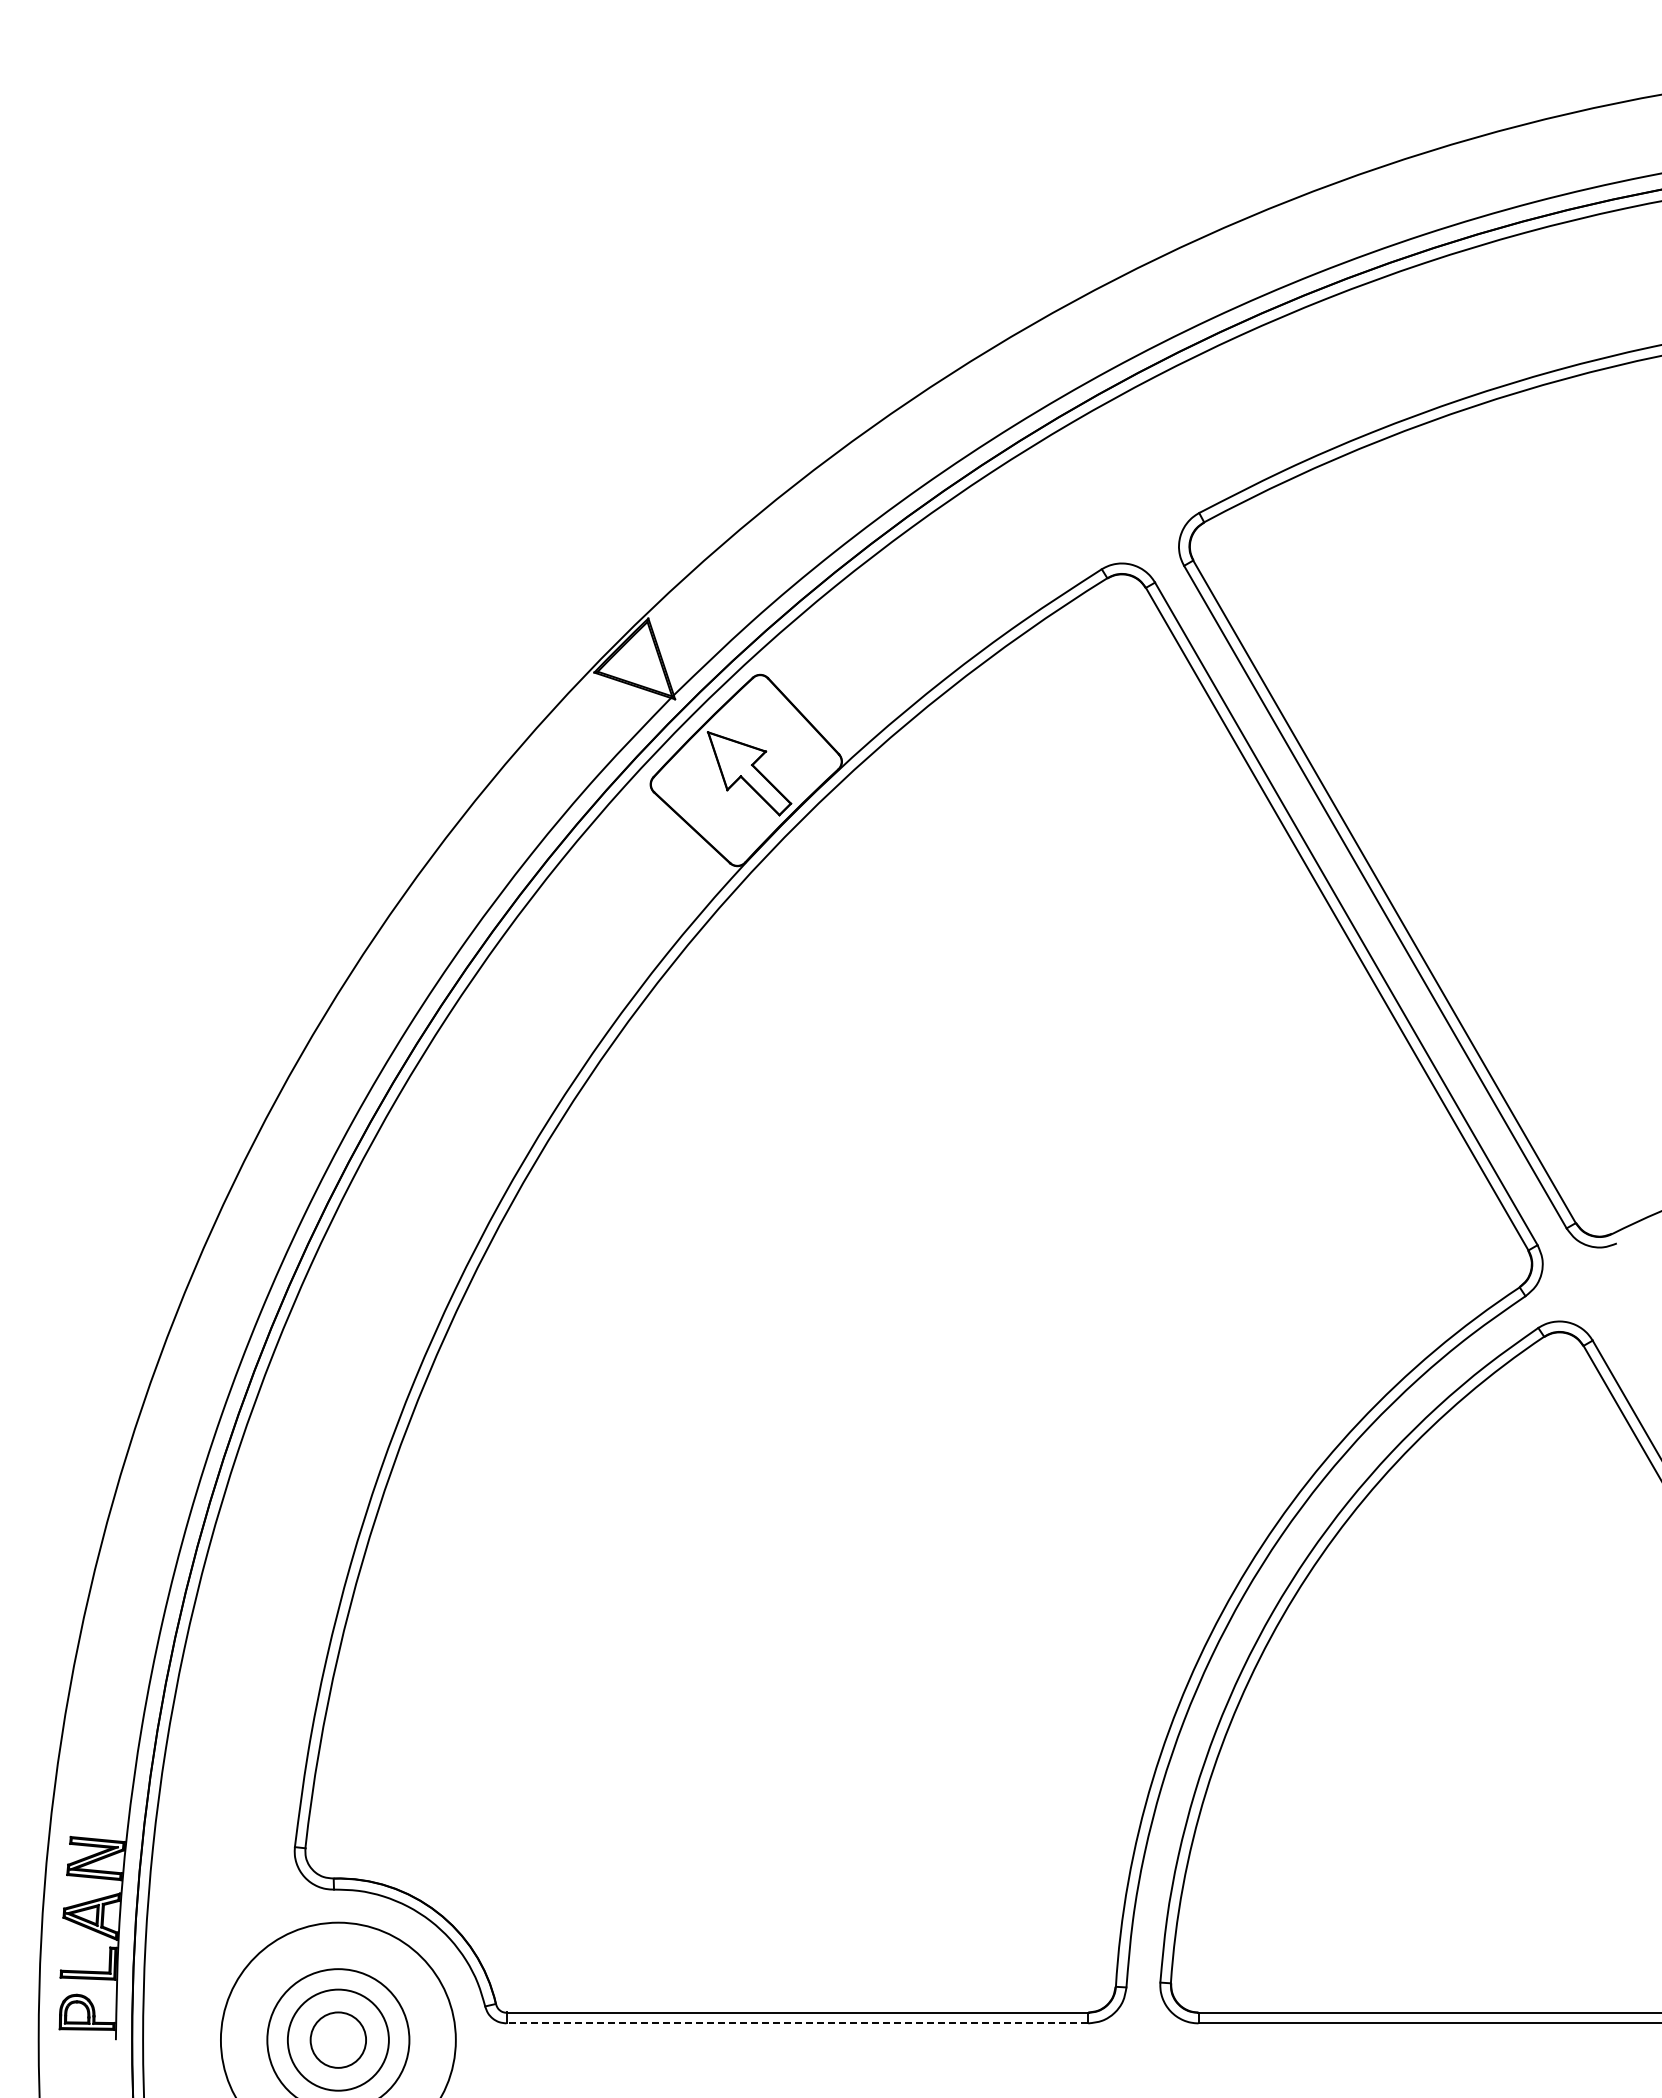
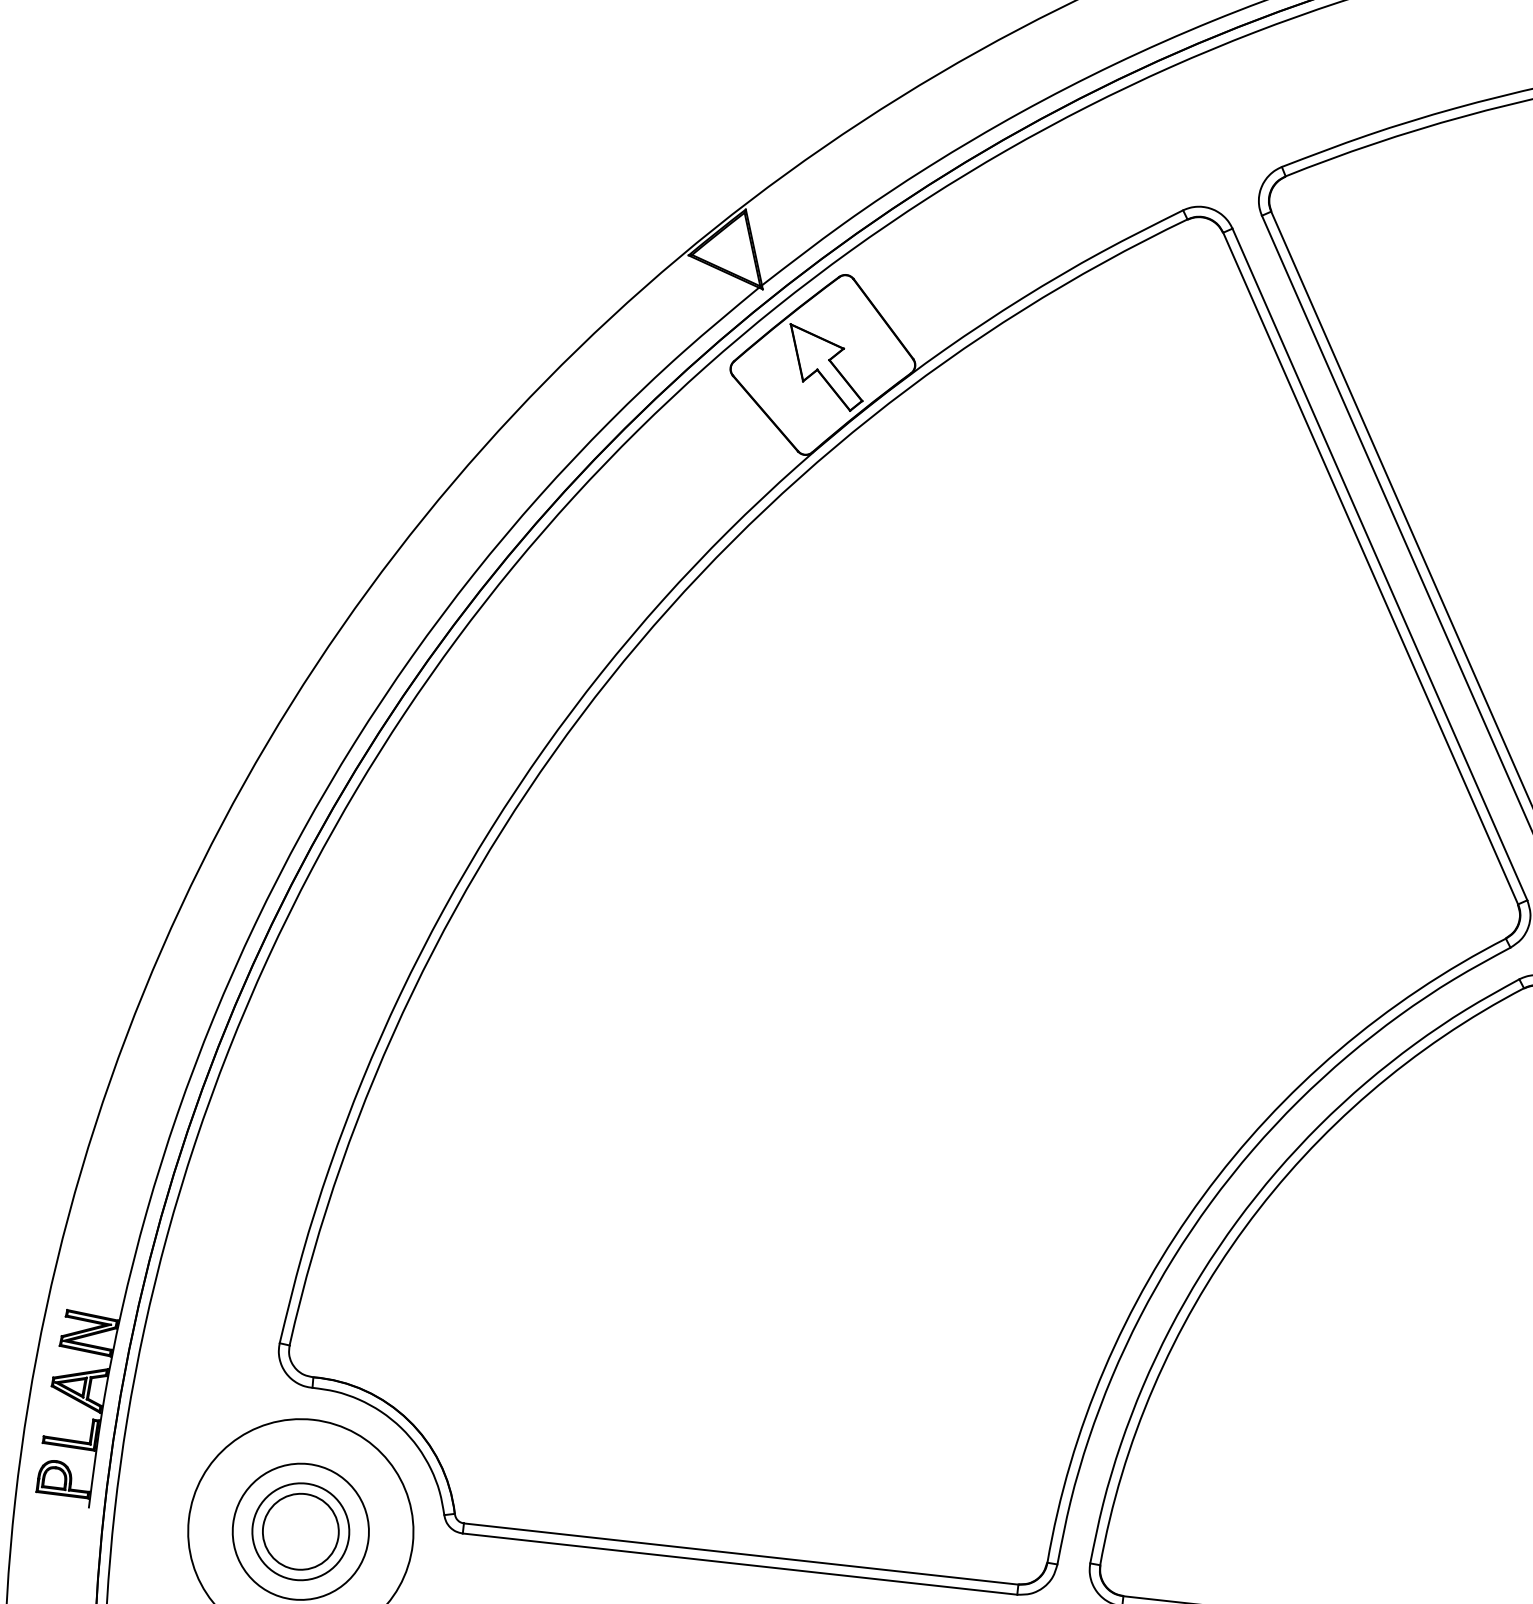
line: (797, 2023) -> (740, 1564), dashed -> solid
circle: (338, 2039) -> (301, 1531), size x1.43

